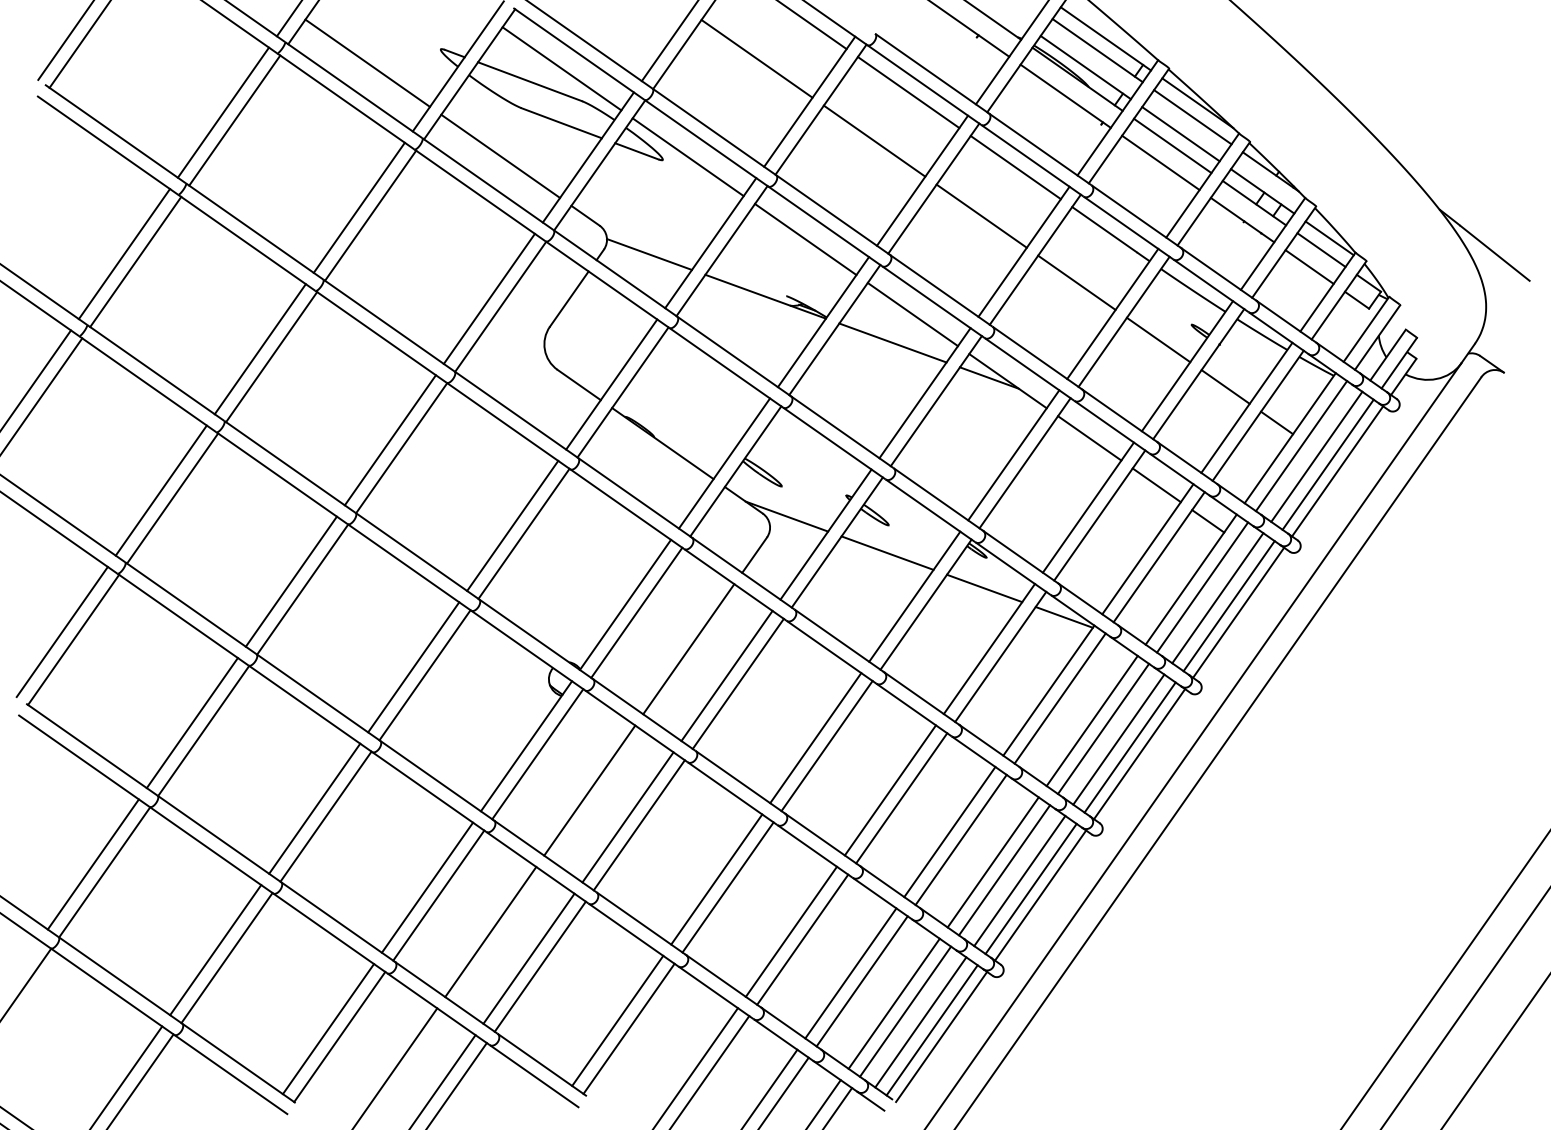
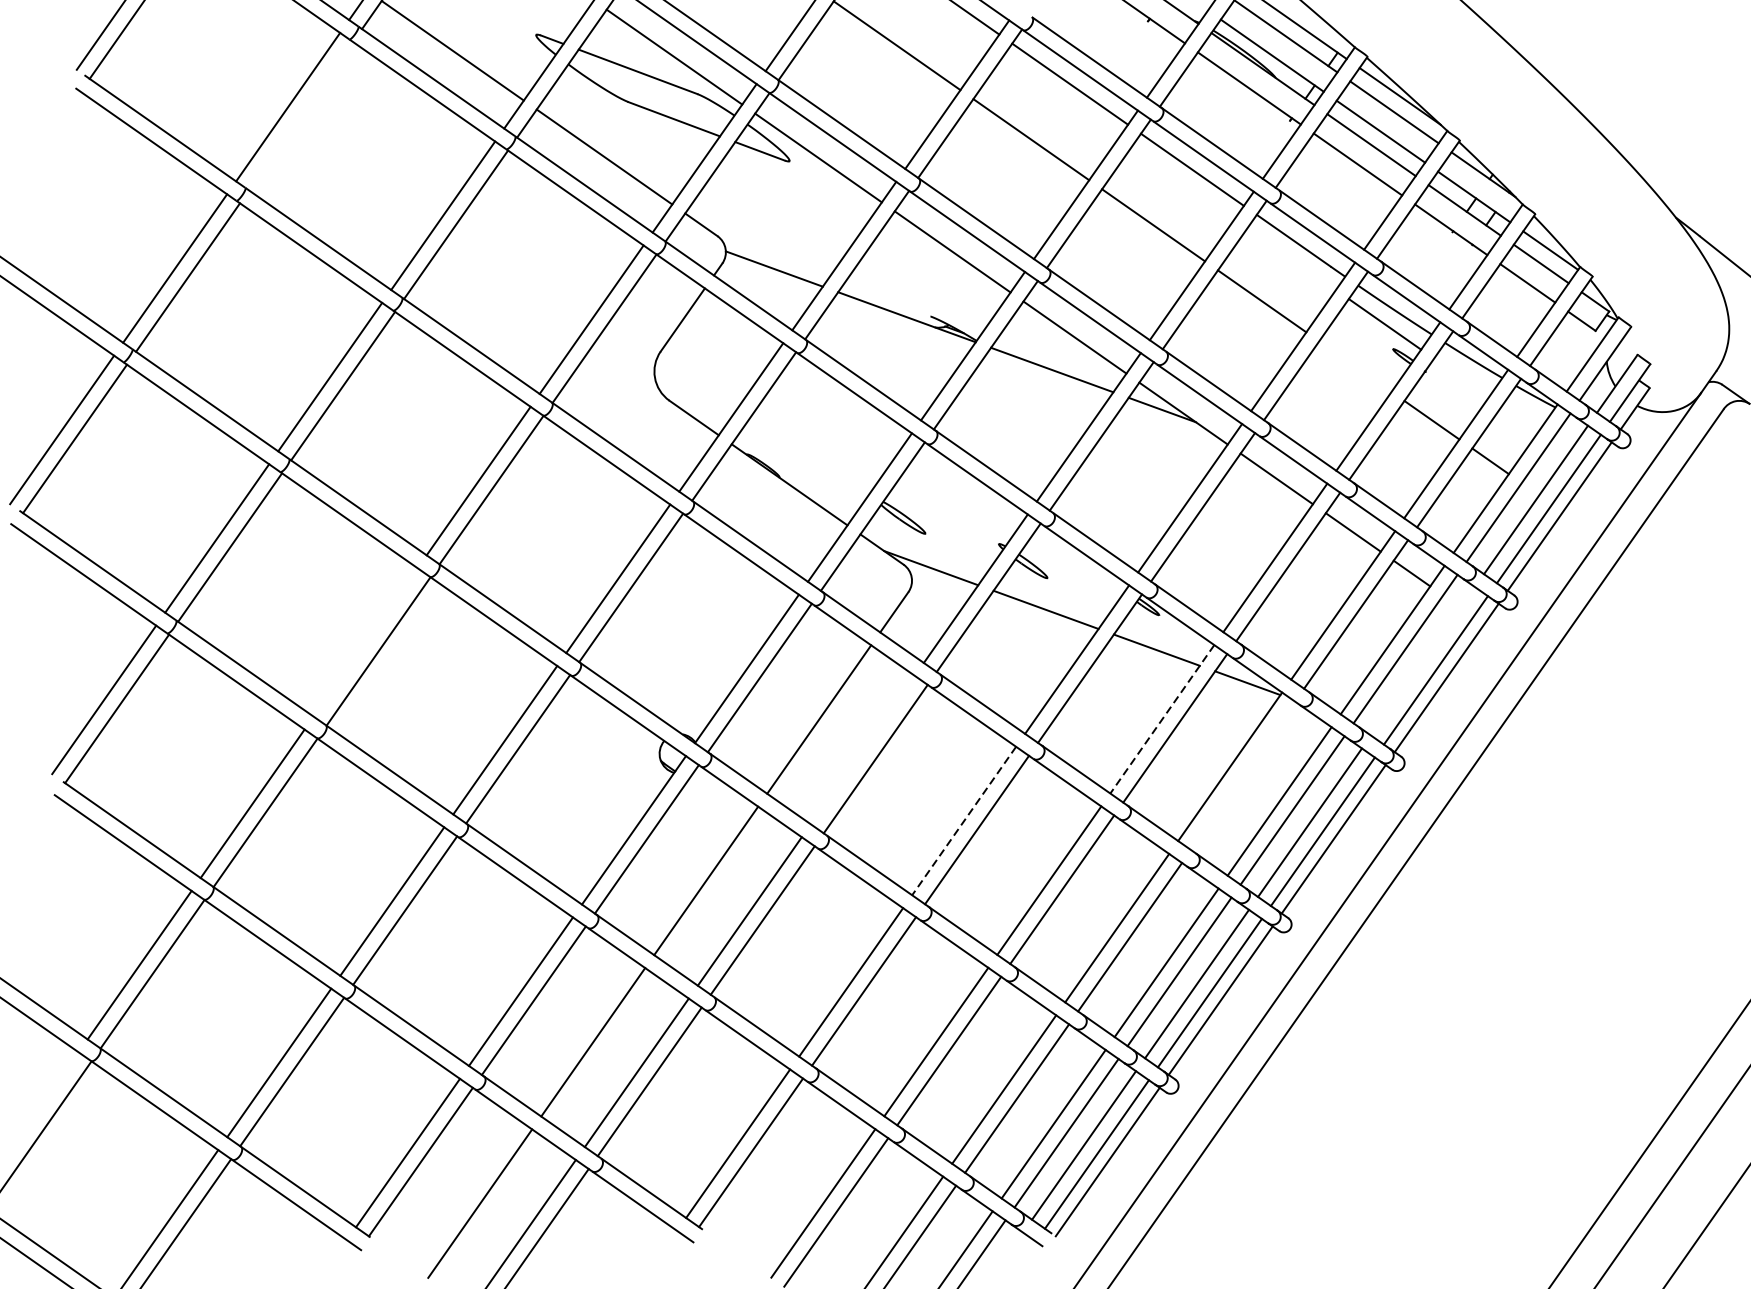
line: (234, 120) -> (300, 116), removed
line: (1158, 339) -> (1384, 323), moved
line: (290, 581) -> (364, 642), removed
line: (1217, 598) -> (1422, 661), removed
line: (989, 649) -> (1162, 719), solid -> dashed
line: (726, 675) -> (862, 749), removed
line: (1059, 698) -> (1242, 775), removed
line: (815, 738) -> (963, 821), solid -> dashed

